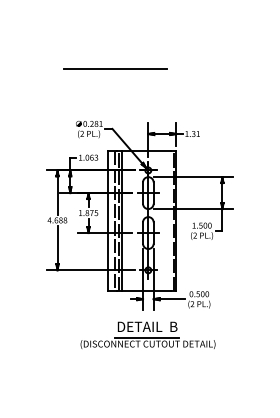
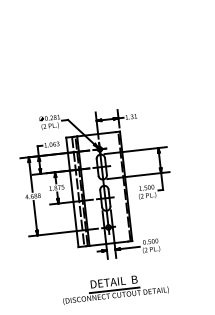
line: (115, 68) -> (65, 72), removed
part: (147, 334) -> (114, 287), moved

